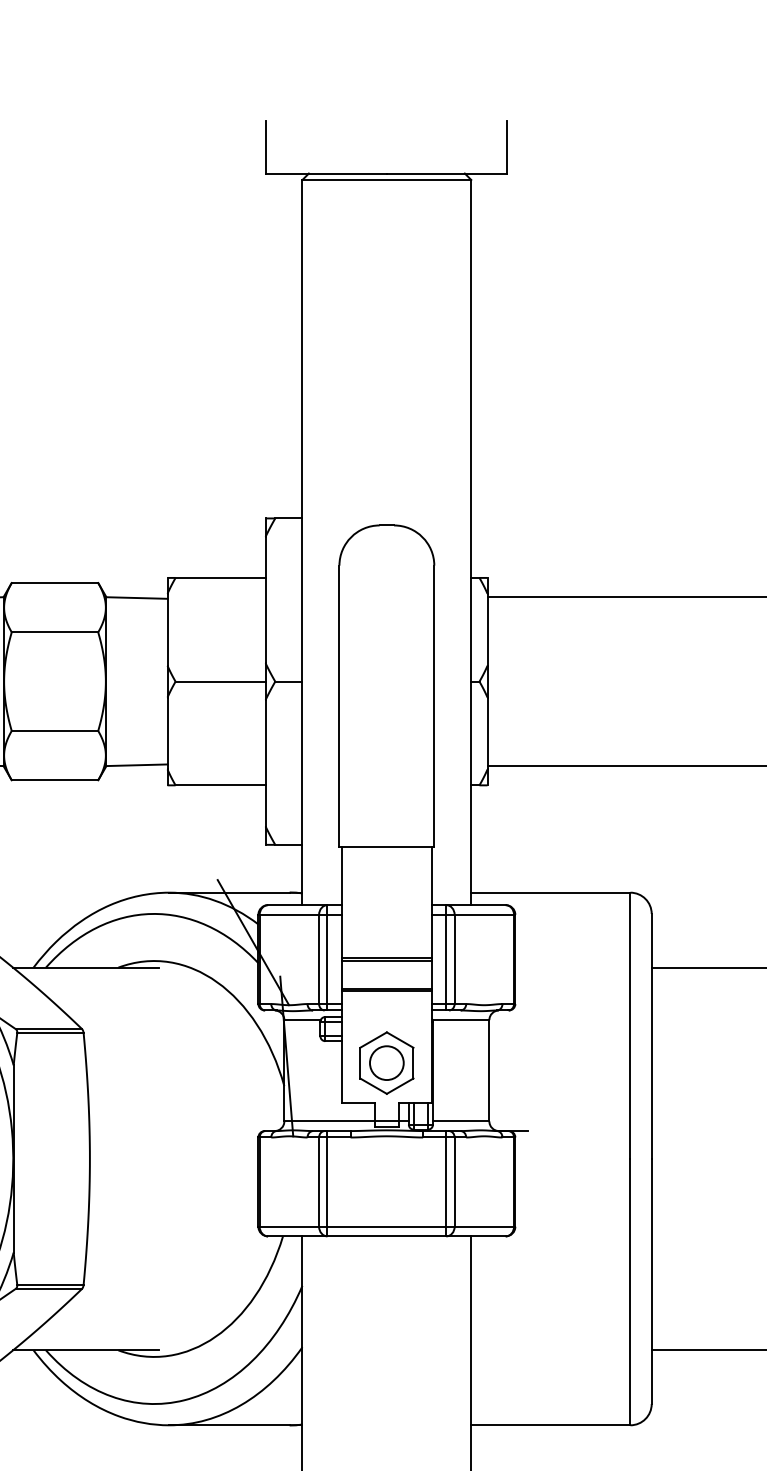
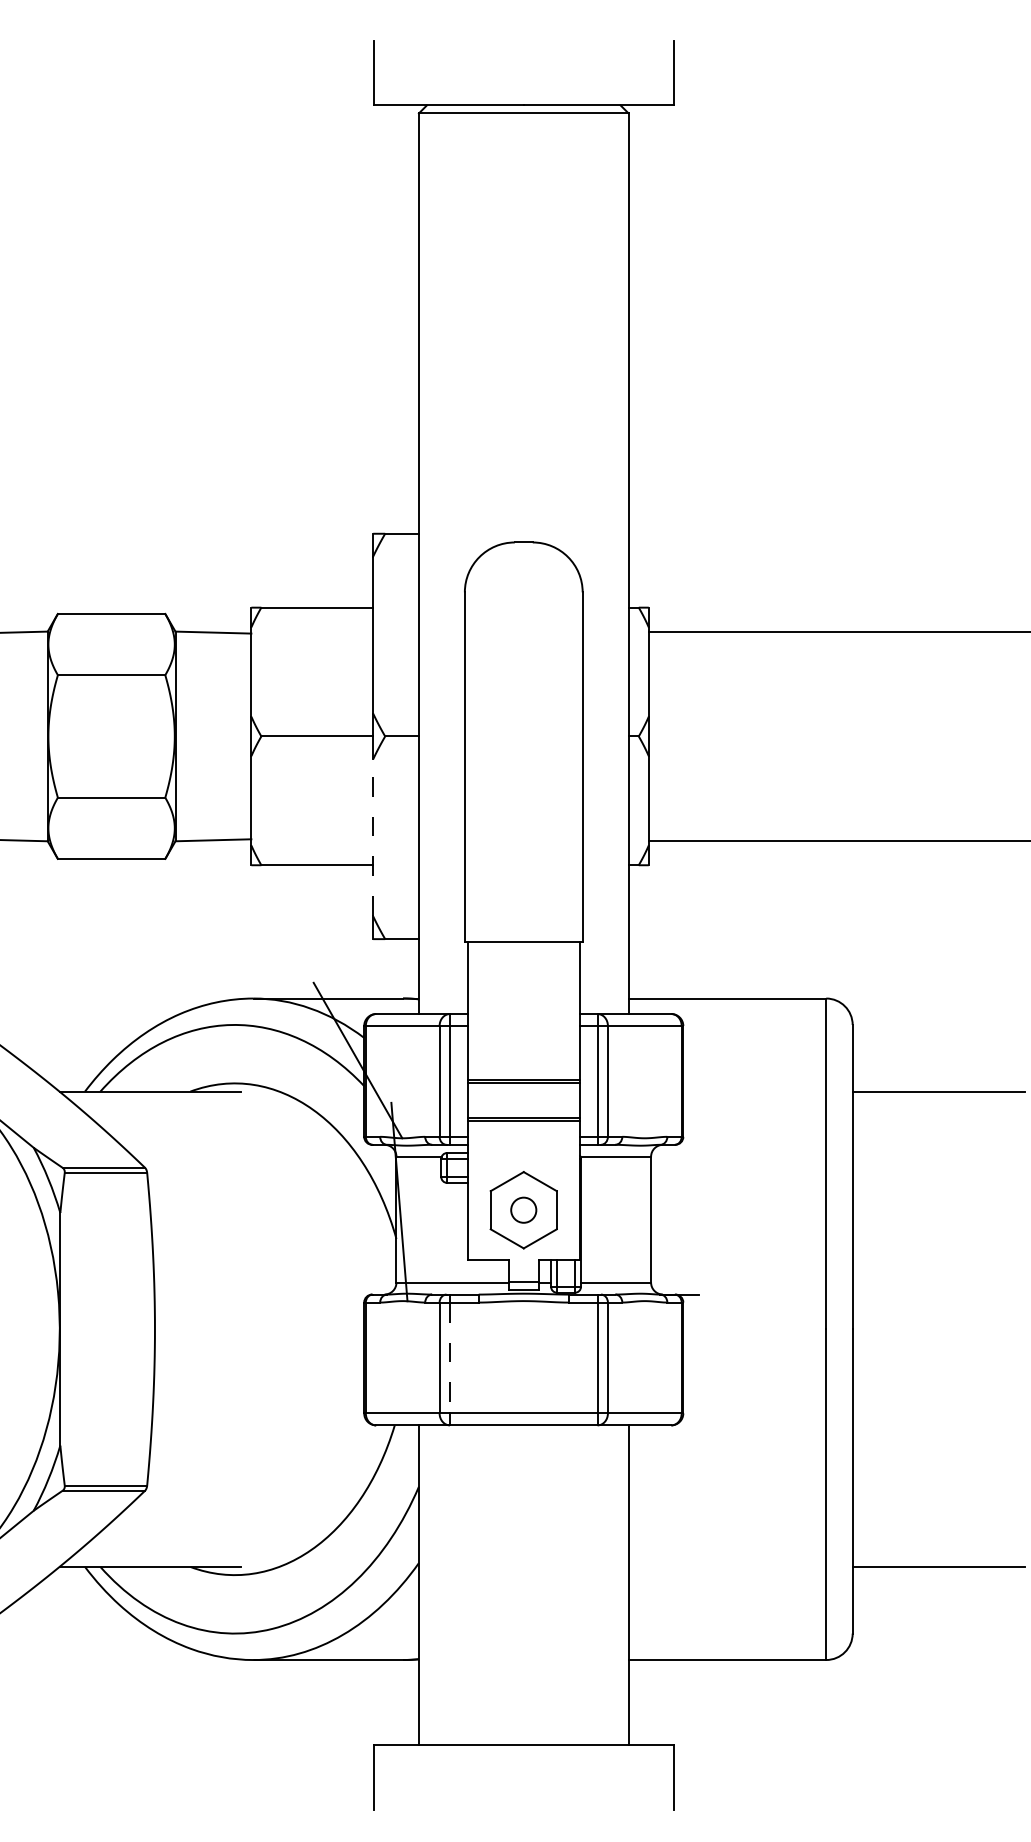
line: (265, 763) -> (373, 837), solid -> dashed
circle: (386, 1063) -> (523, 1210), size x0.6
line: (327, 1182) -> (449, 1358), solid -> dashed

